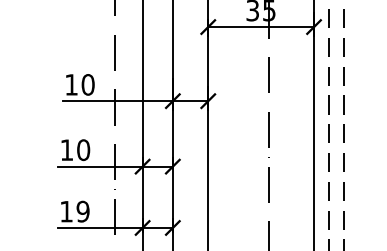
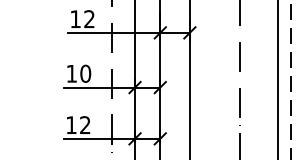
text: (87, 84) -> (88, 18), 10 -> 12
text: (82, 211) -> (84, 125), 19 -> 12

